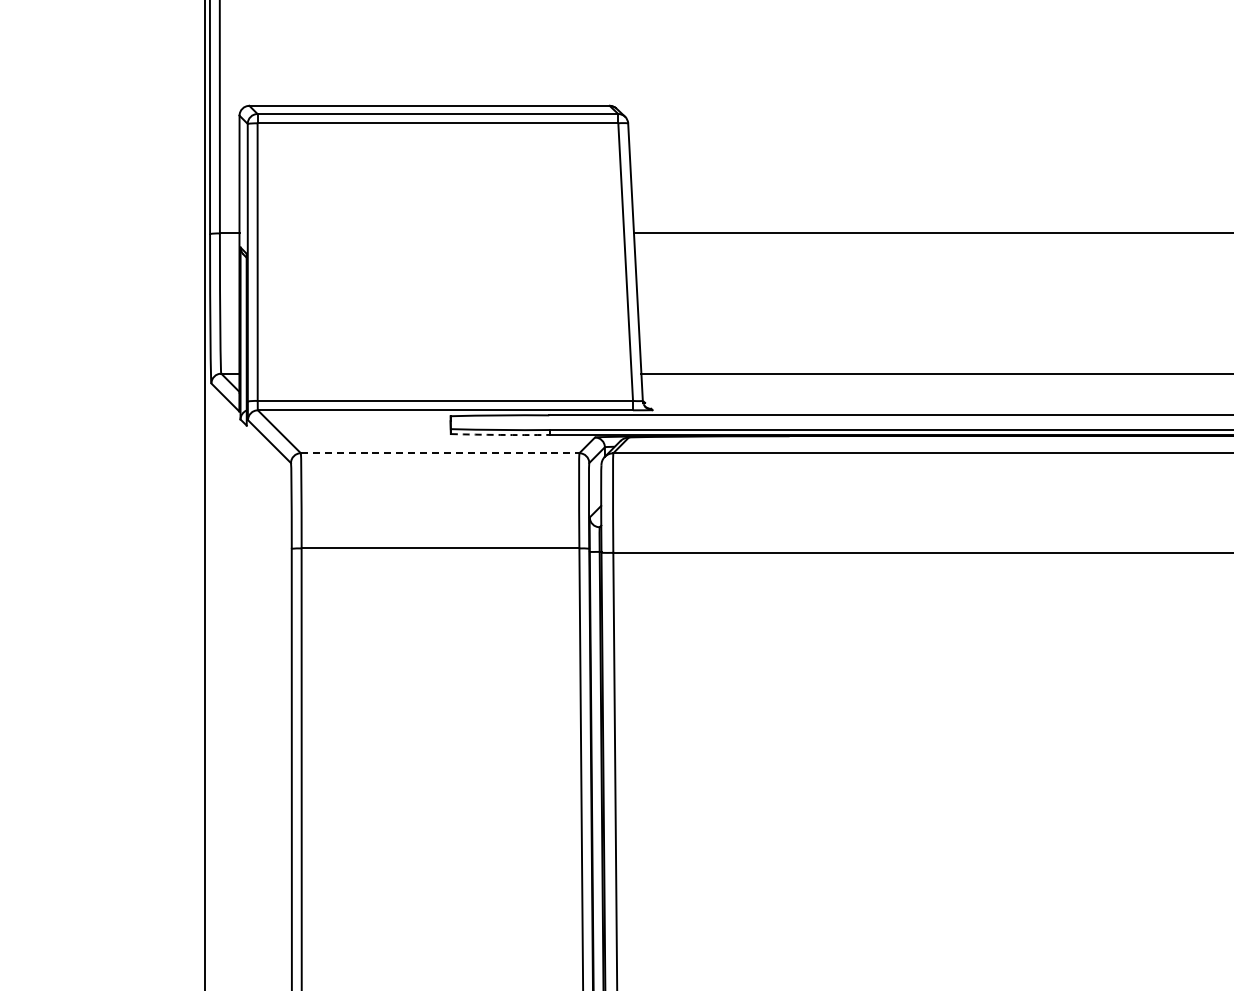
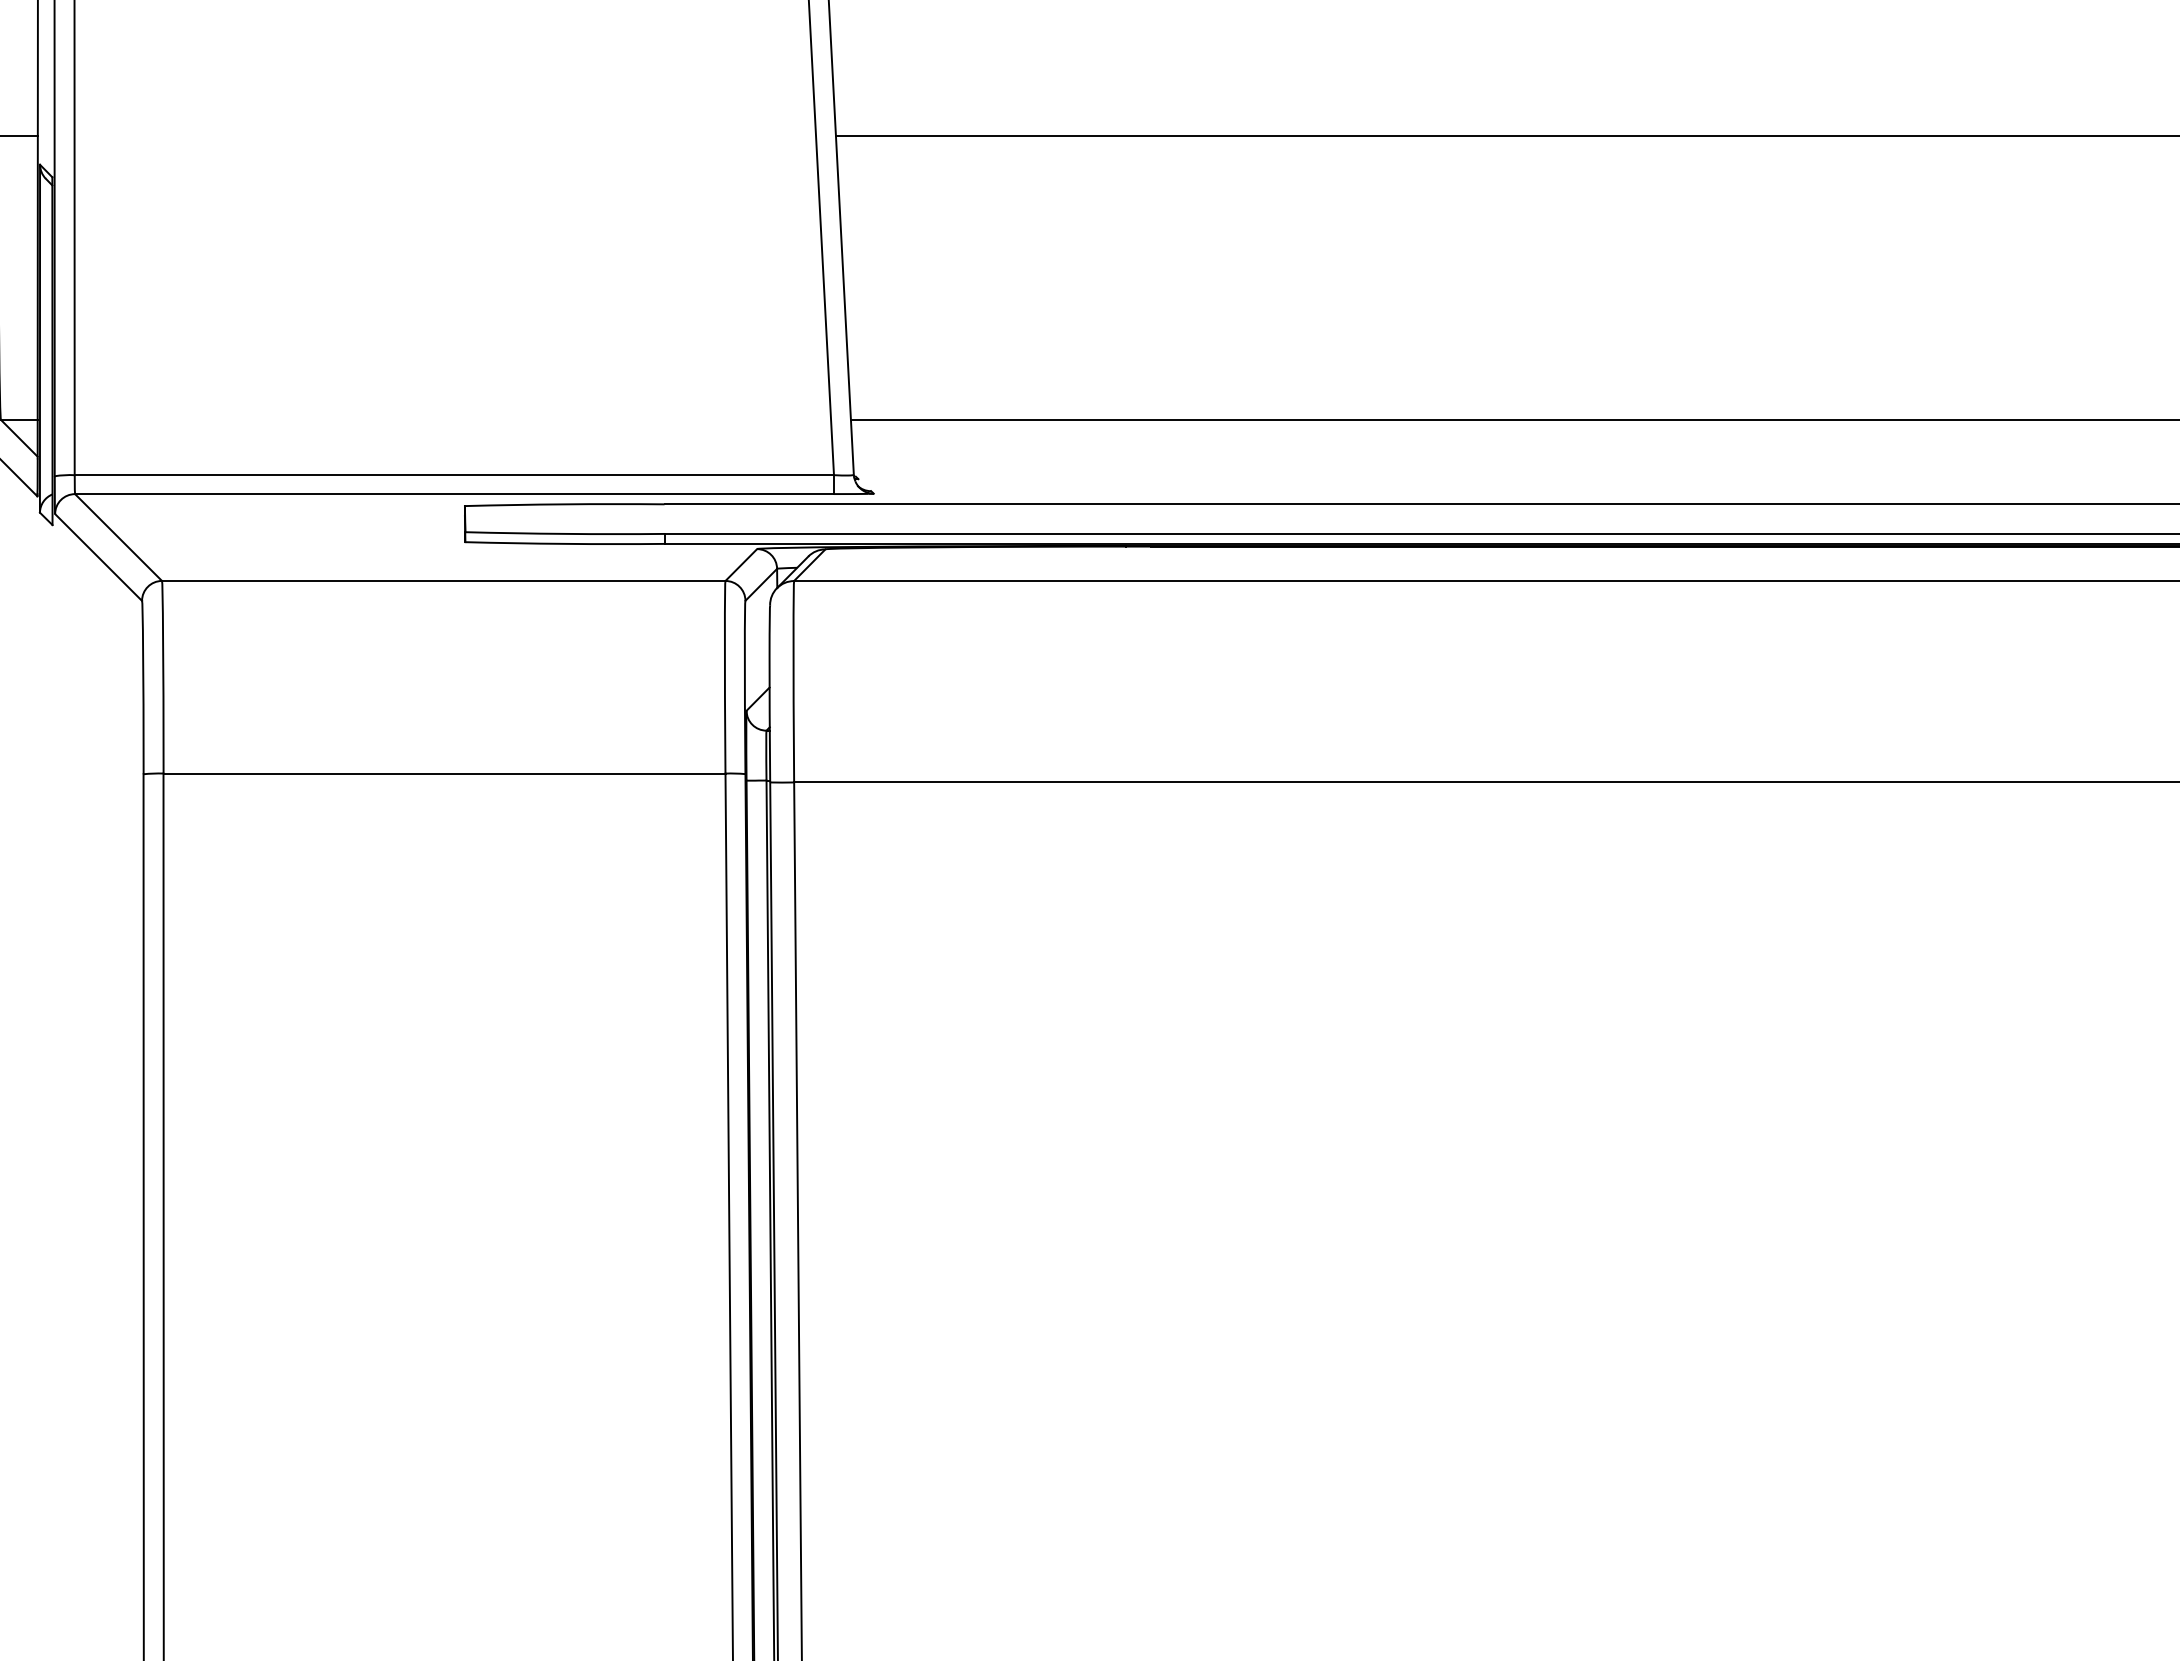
arc: (500, 434) -> (565, 543), dashed -> solid
line: (440, 453) -> (444, 581), dashed -> solid

